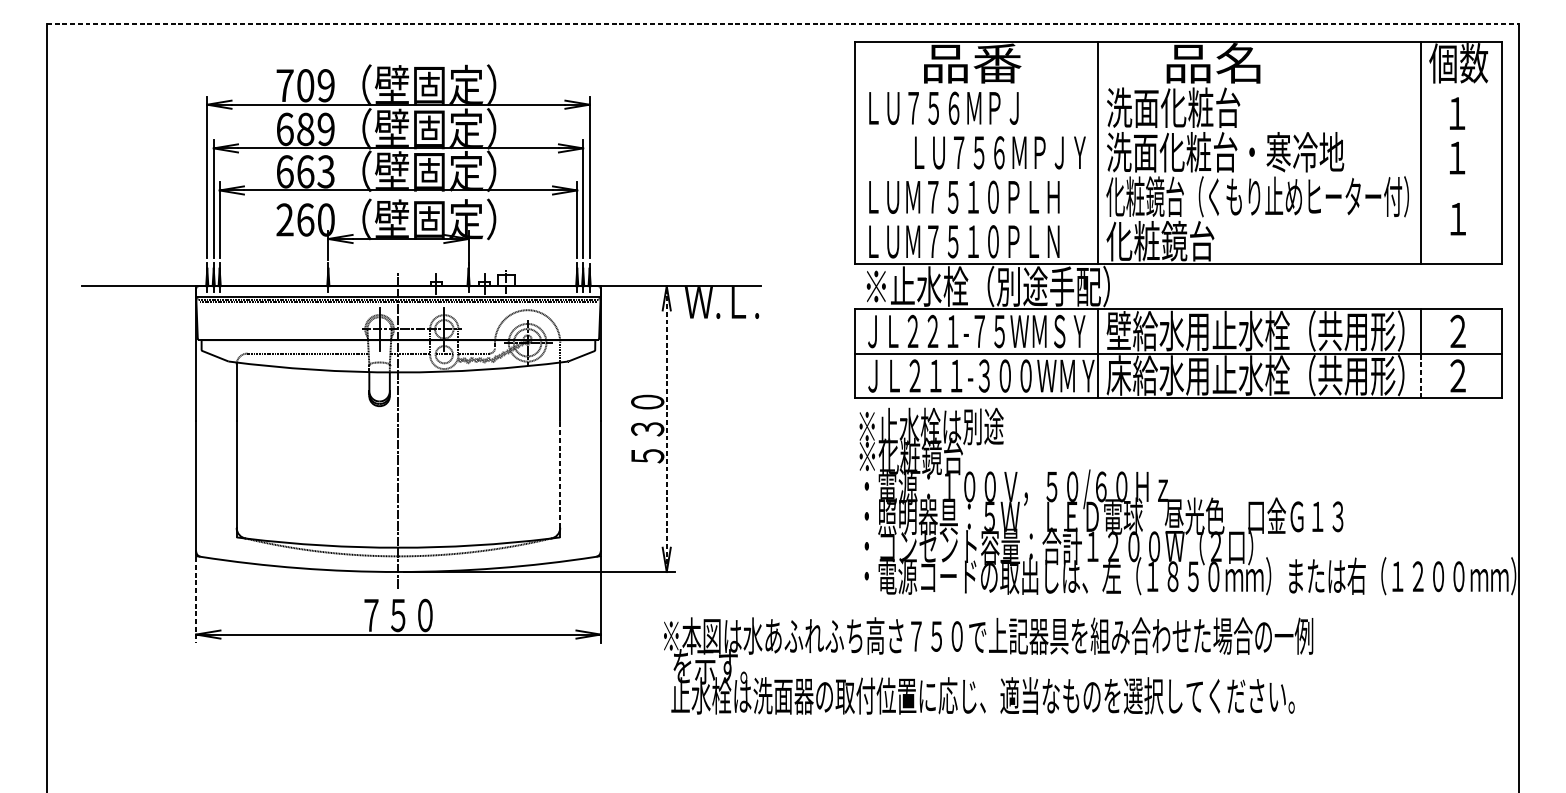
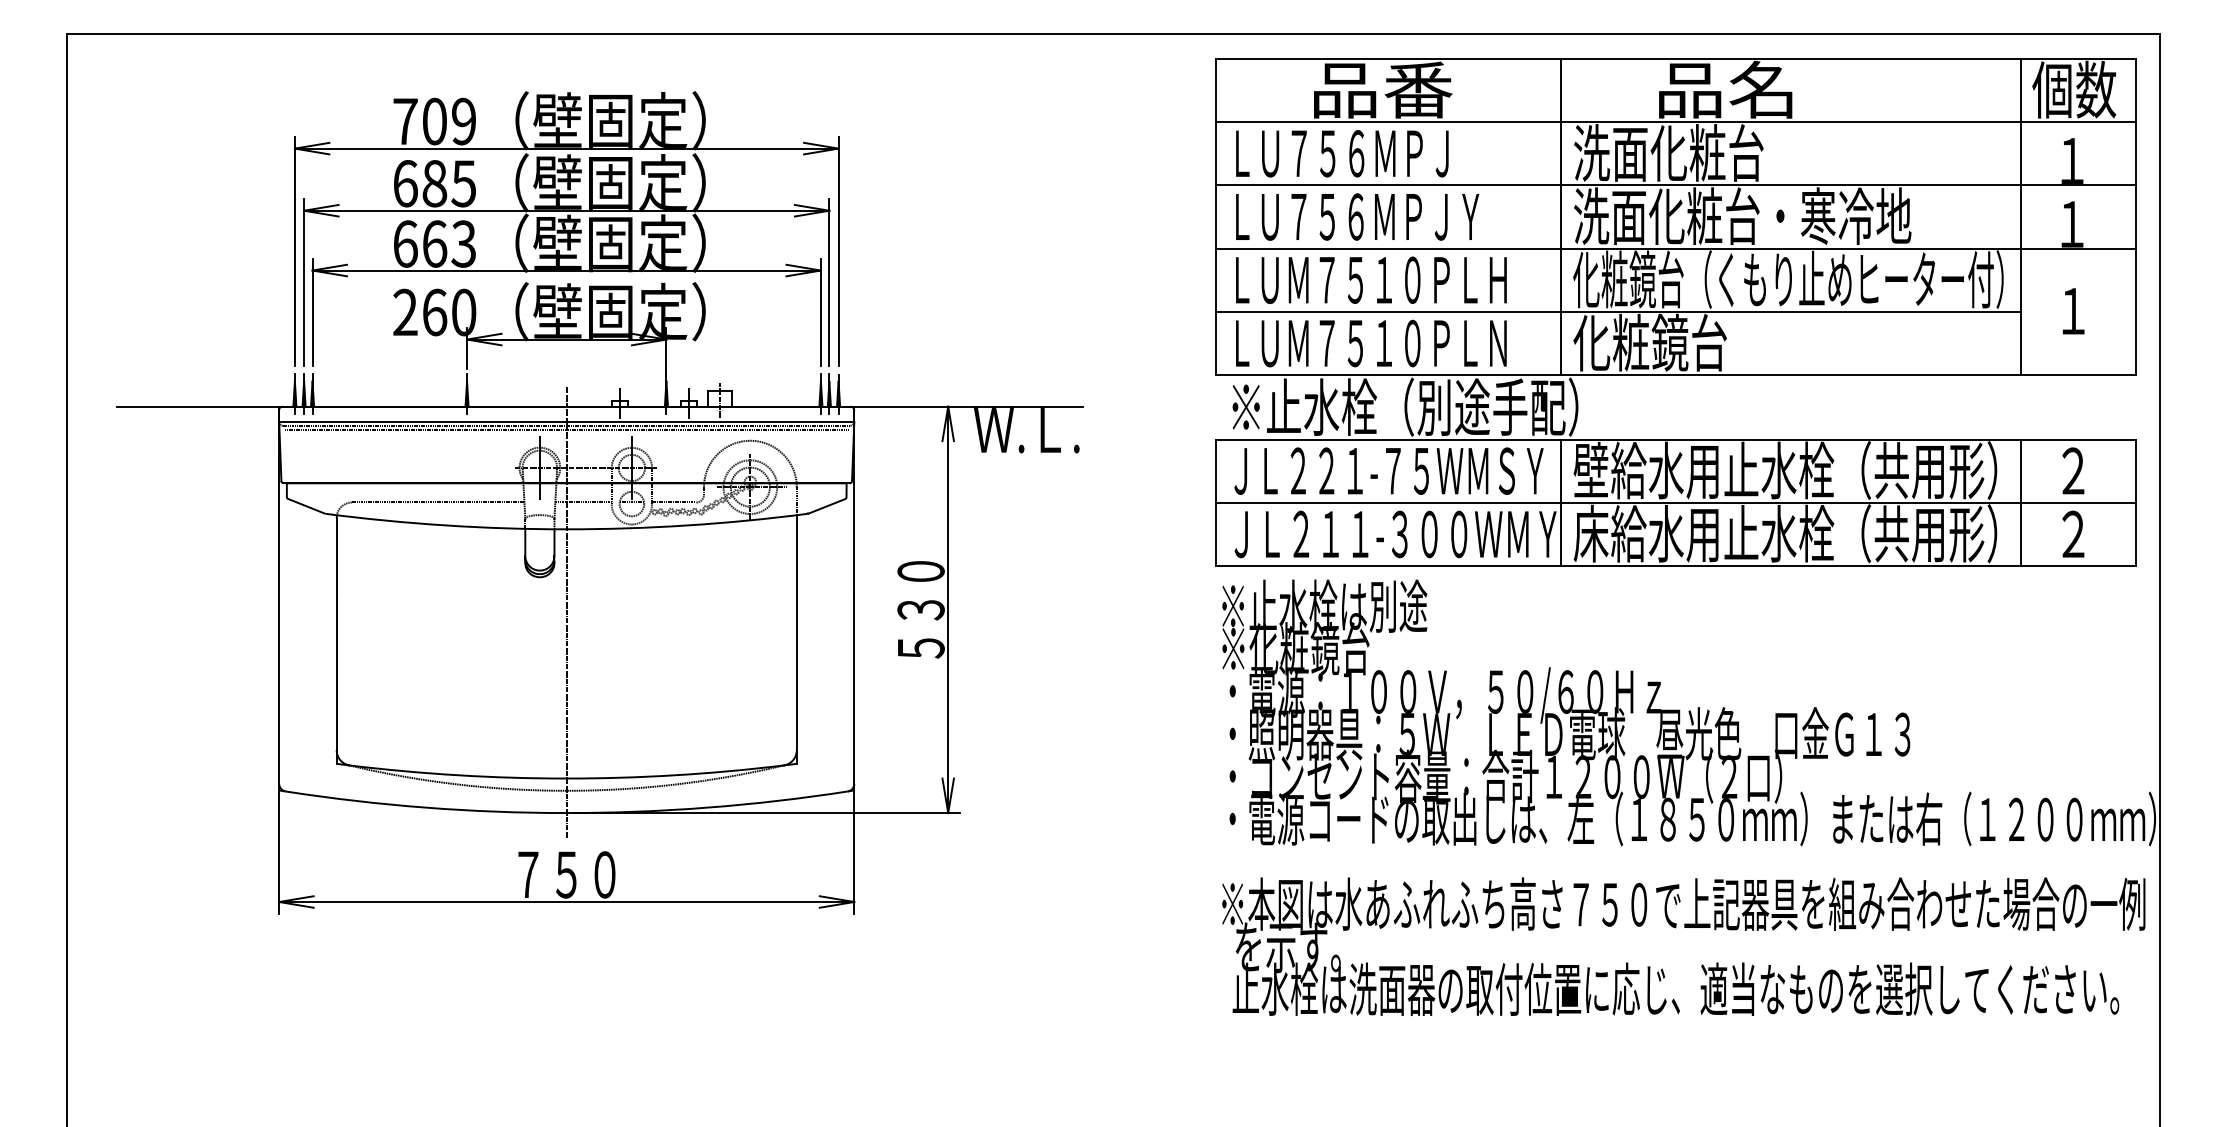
line: (783, 23) -> (1113, 33), dashed -> solid
line: (1178, 86) -> (1675, 122), added
text: (325, 129) -> (463, 183), 689 -> 685
line: (1178, 130) -> (1675, 185), added
text: (1000, 152) -> (1357, 216), moved
line: (1178, 174) -> (1675, 248), added
line: (1138, 219) -> (1618, 311), added
line: (1421, 376) -> (2021, 534), dashed -> solid
line: (666, 428) -> (948, 609), dashed -> solid
line: (560, 474) -> (796, 674), dashed -> solid
line: (196, 599) -> (279, 852), dashed -> solid
text: (988, 665) -> (1683, 946), moved

